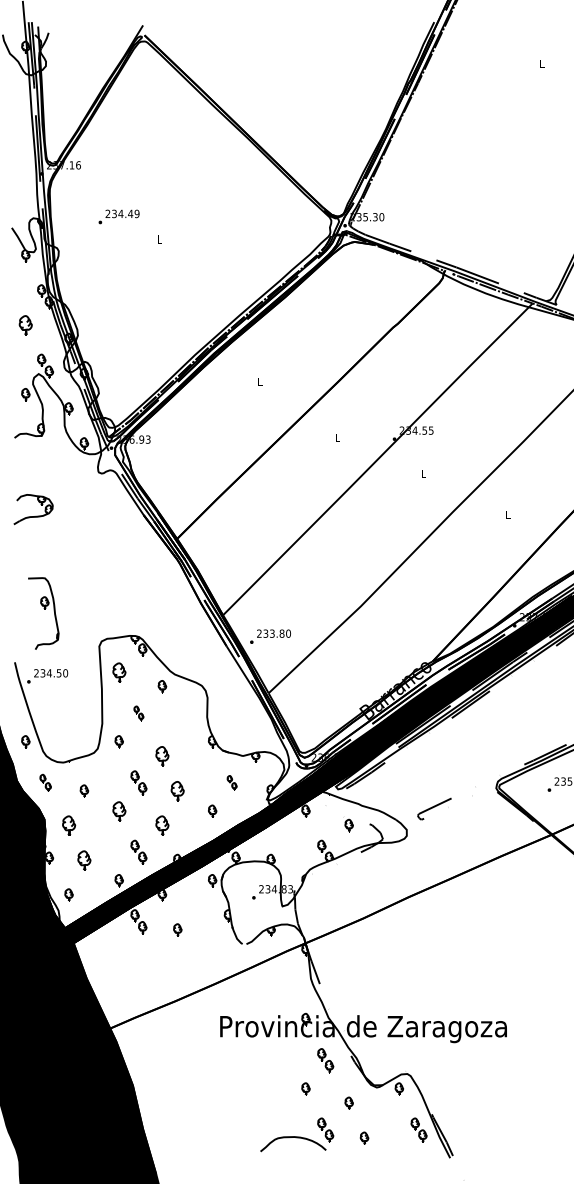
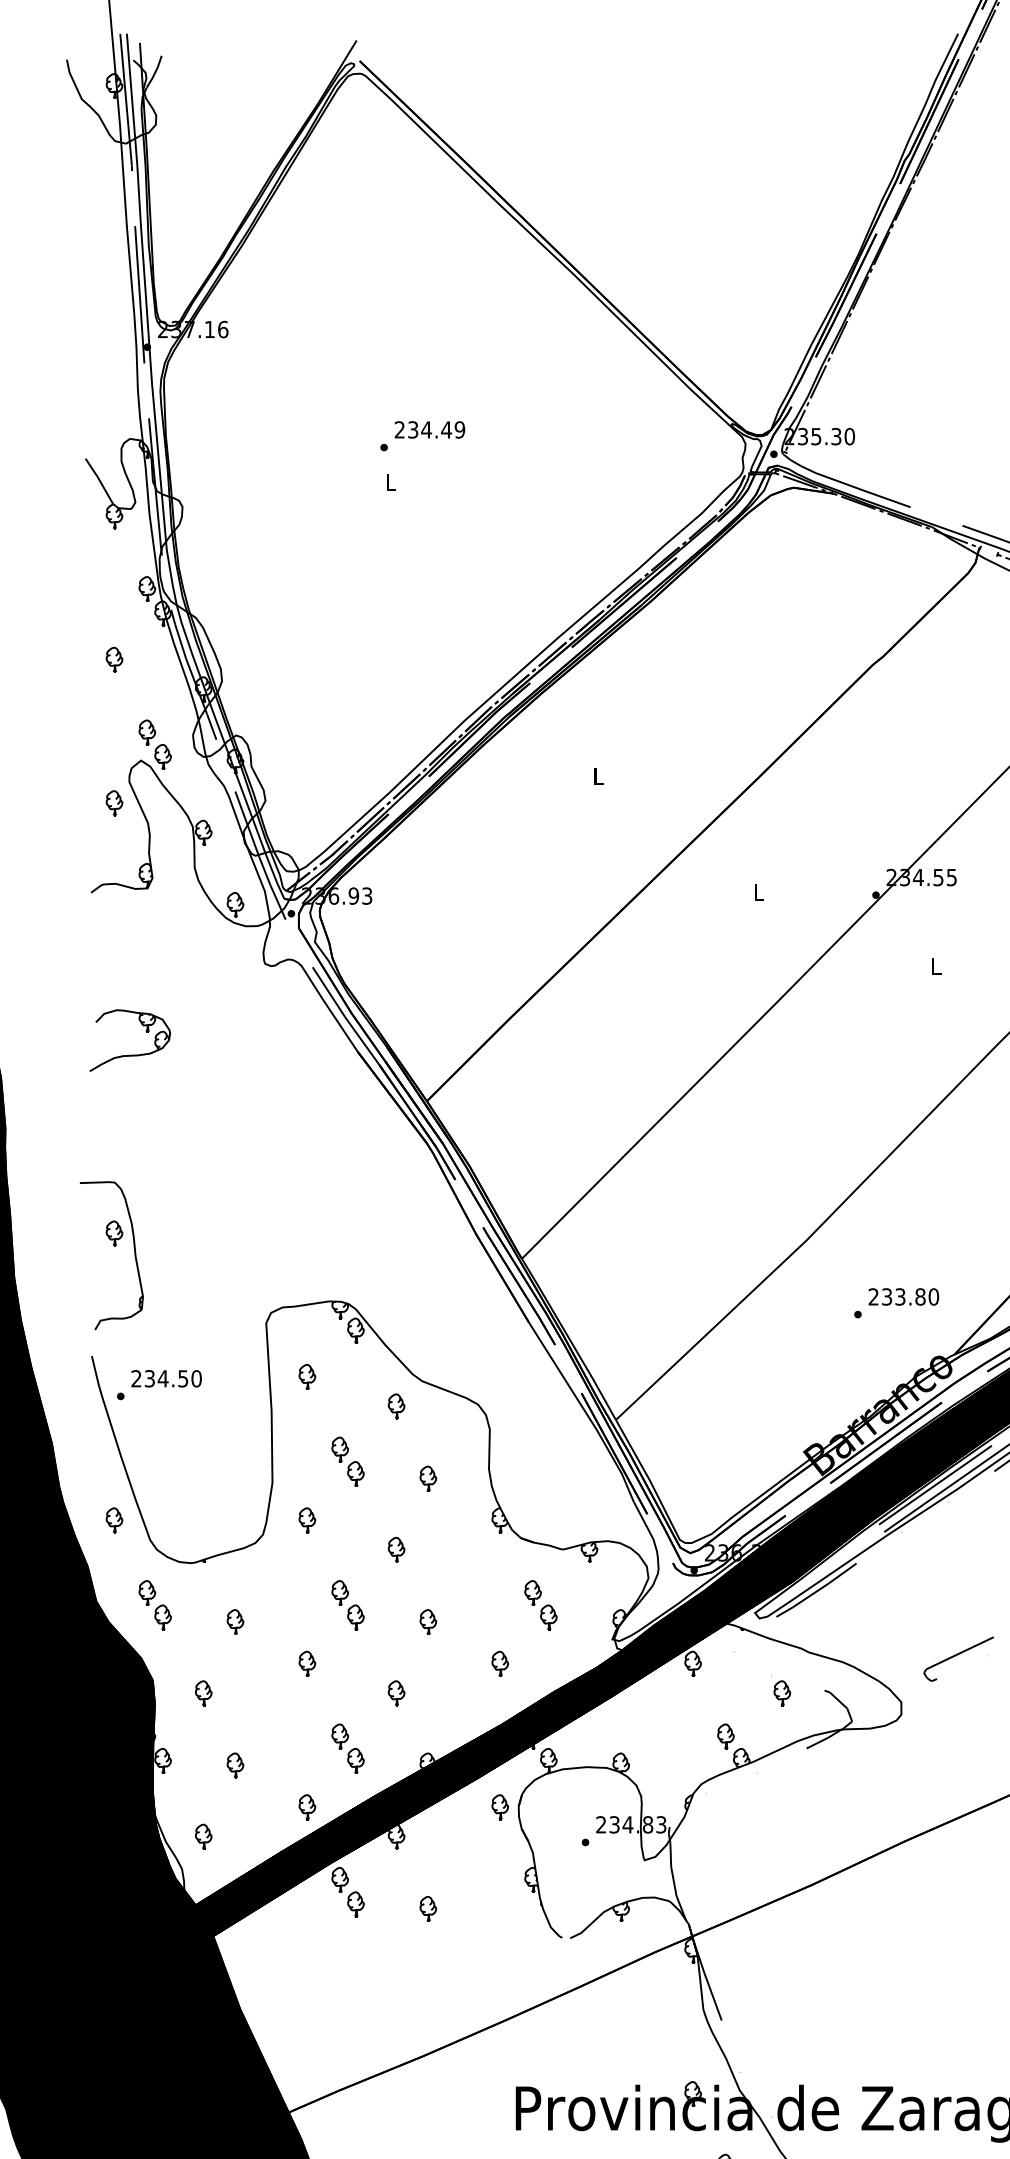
text: (118, 216) -> (421, 435), moved
part: (25, 324) -> (113, 658), size x0.62
part: (43, 613) -> (111, 1255), moved
text: (270, 636) -> (896, 1302), moved
part: (118, 671) -> (305, 1375), size x0.62
part: (138, 713) -> (347, 1461), size x1.67
part: (177, 721) -> (427, 1478), added
part: (162, 755) -> (396, 1548), size x0.62
part: (45, 782) -> (155, 1604), size x1.43
part: (231, 782) -> (539, 1604), size x1.67
part: (177, 790) -> (427, 1620), size x0.62
part: (118, 810) -> (305, 1662), size x0.62
part: (68, 825) -> (202, 1693), size x0.62
part: (162, 825) -> (396, 1693), size x0.62
part: (84, 860) -> (235, 1765), size x0.62

